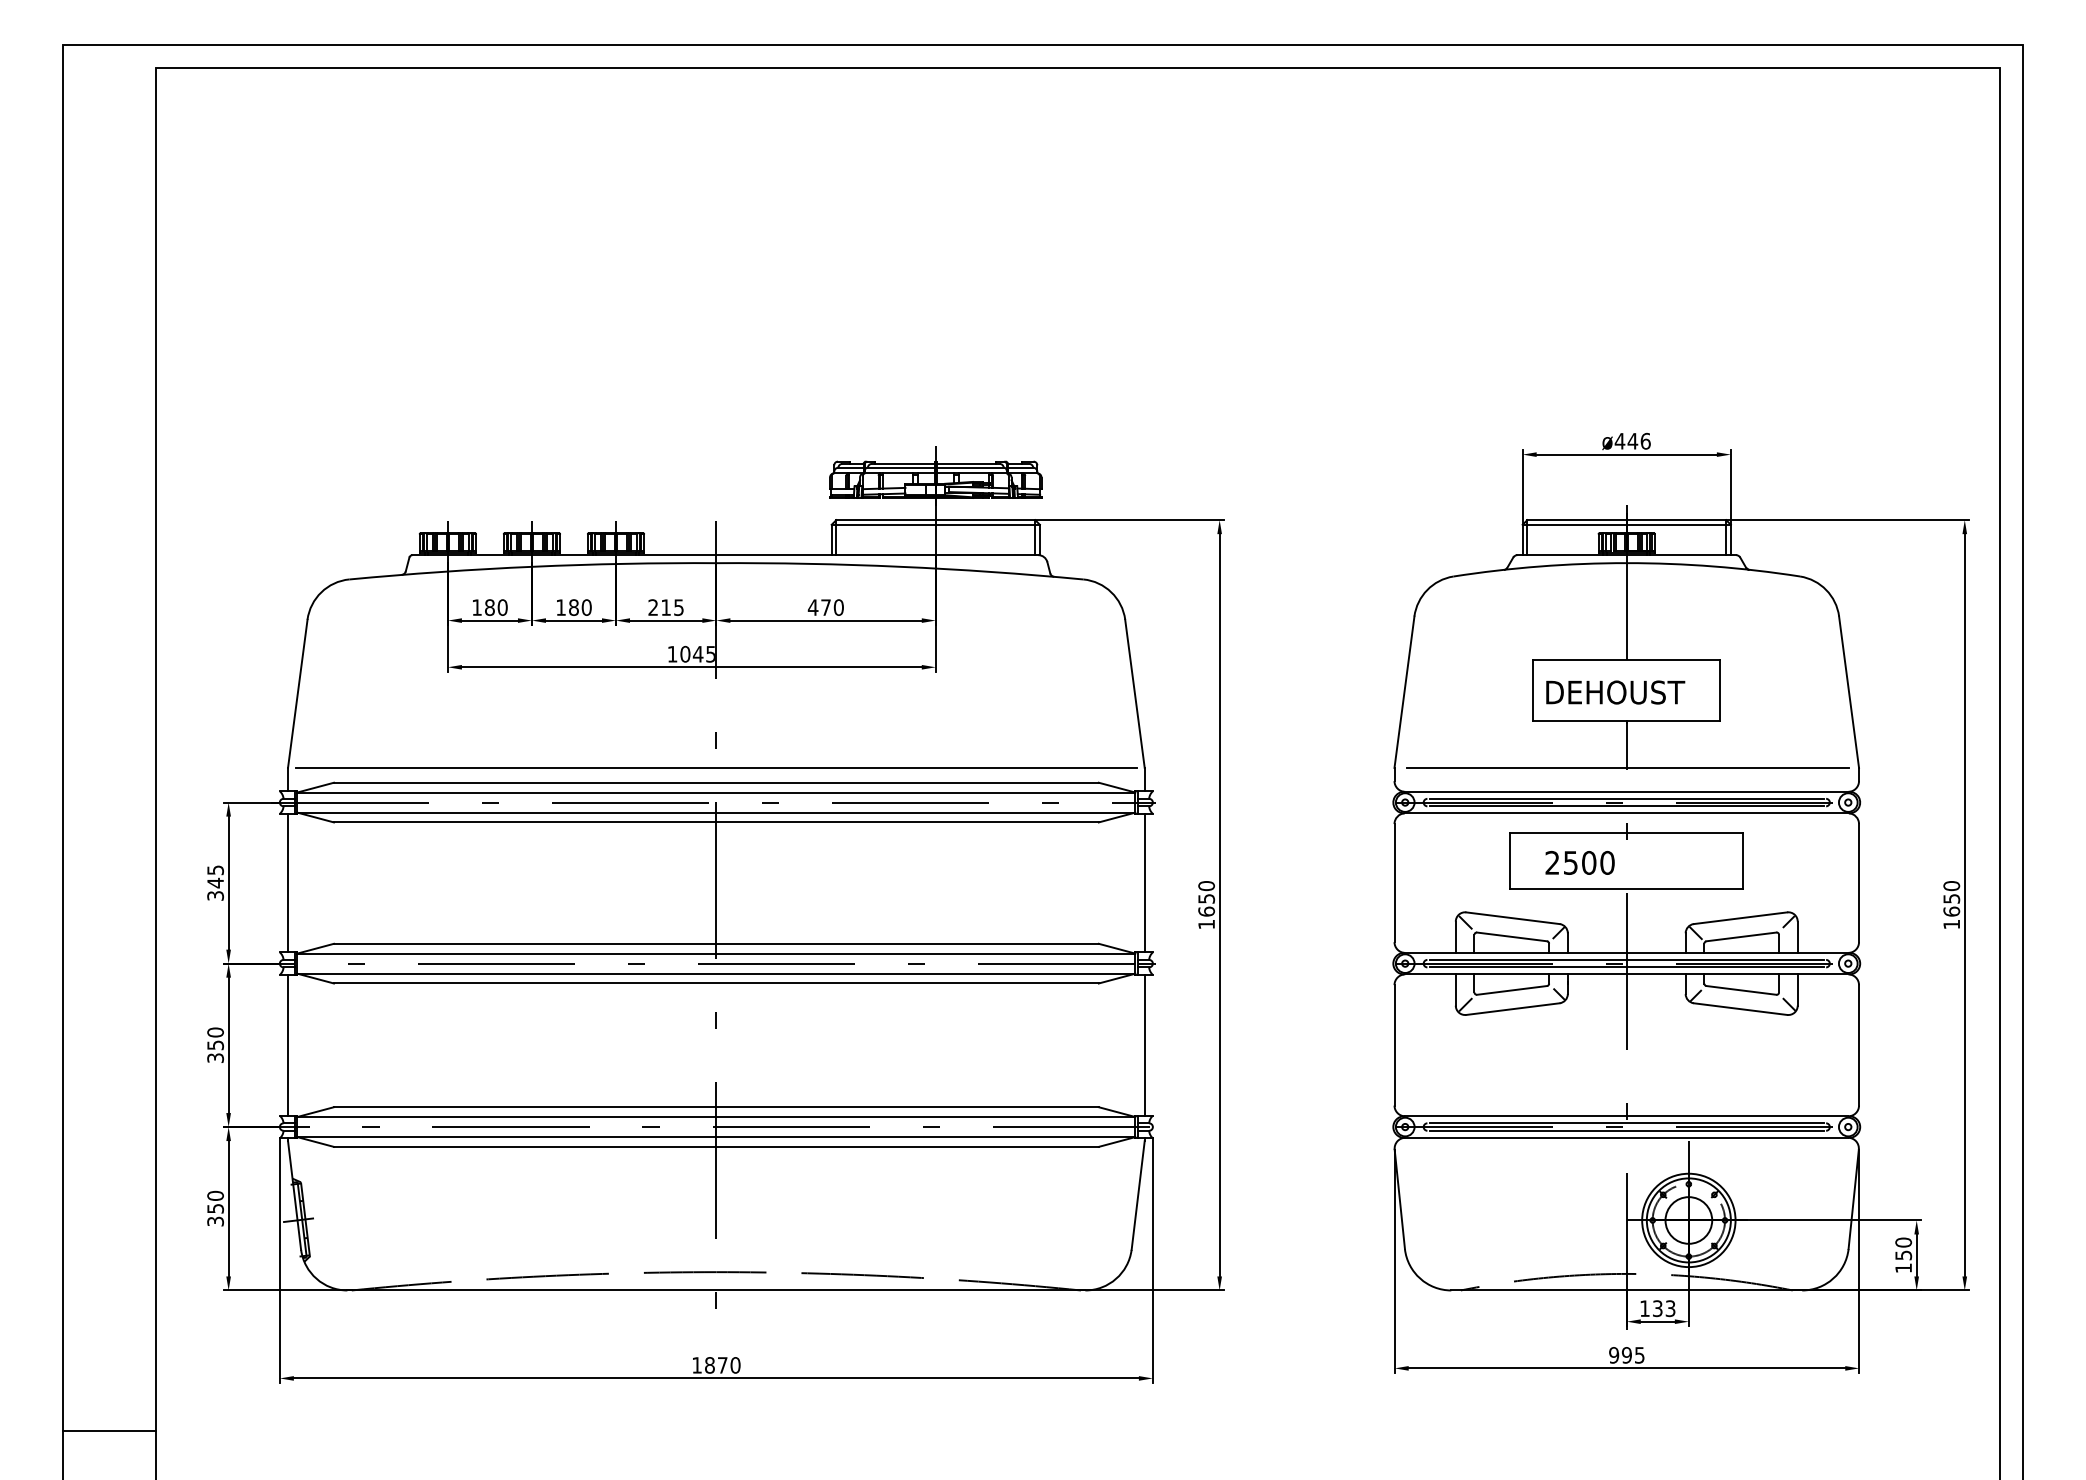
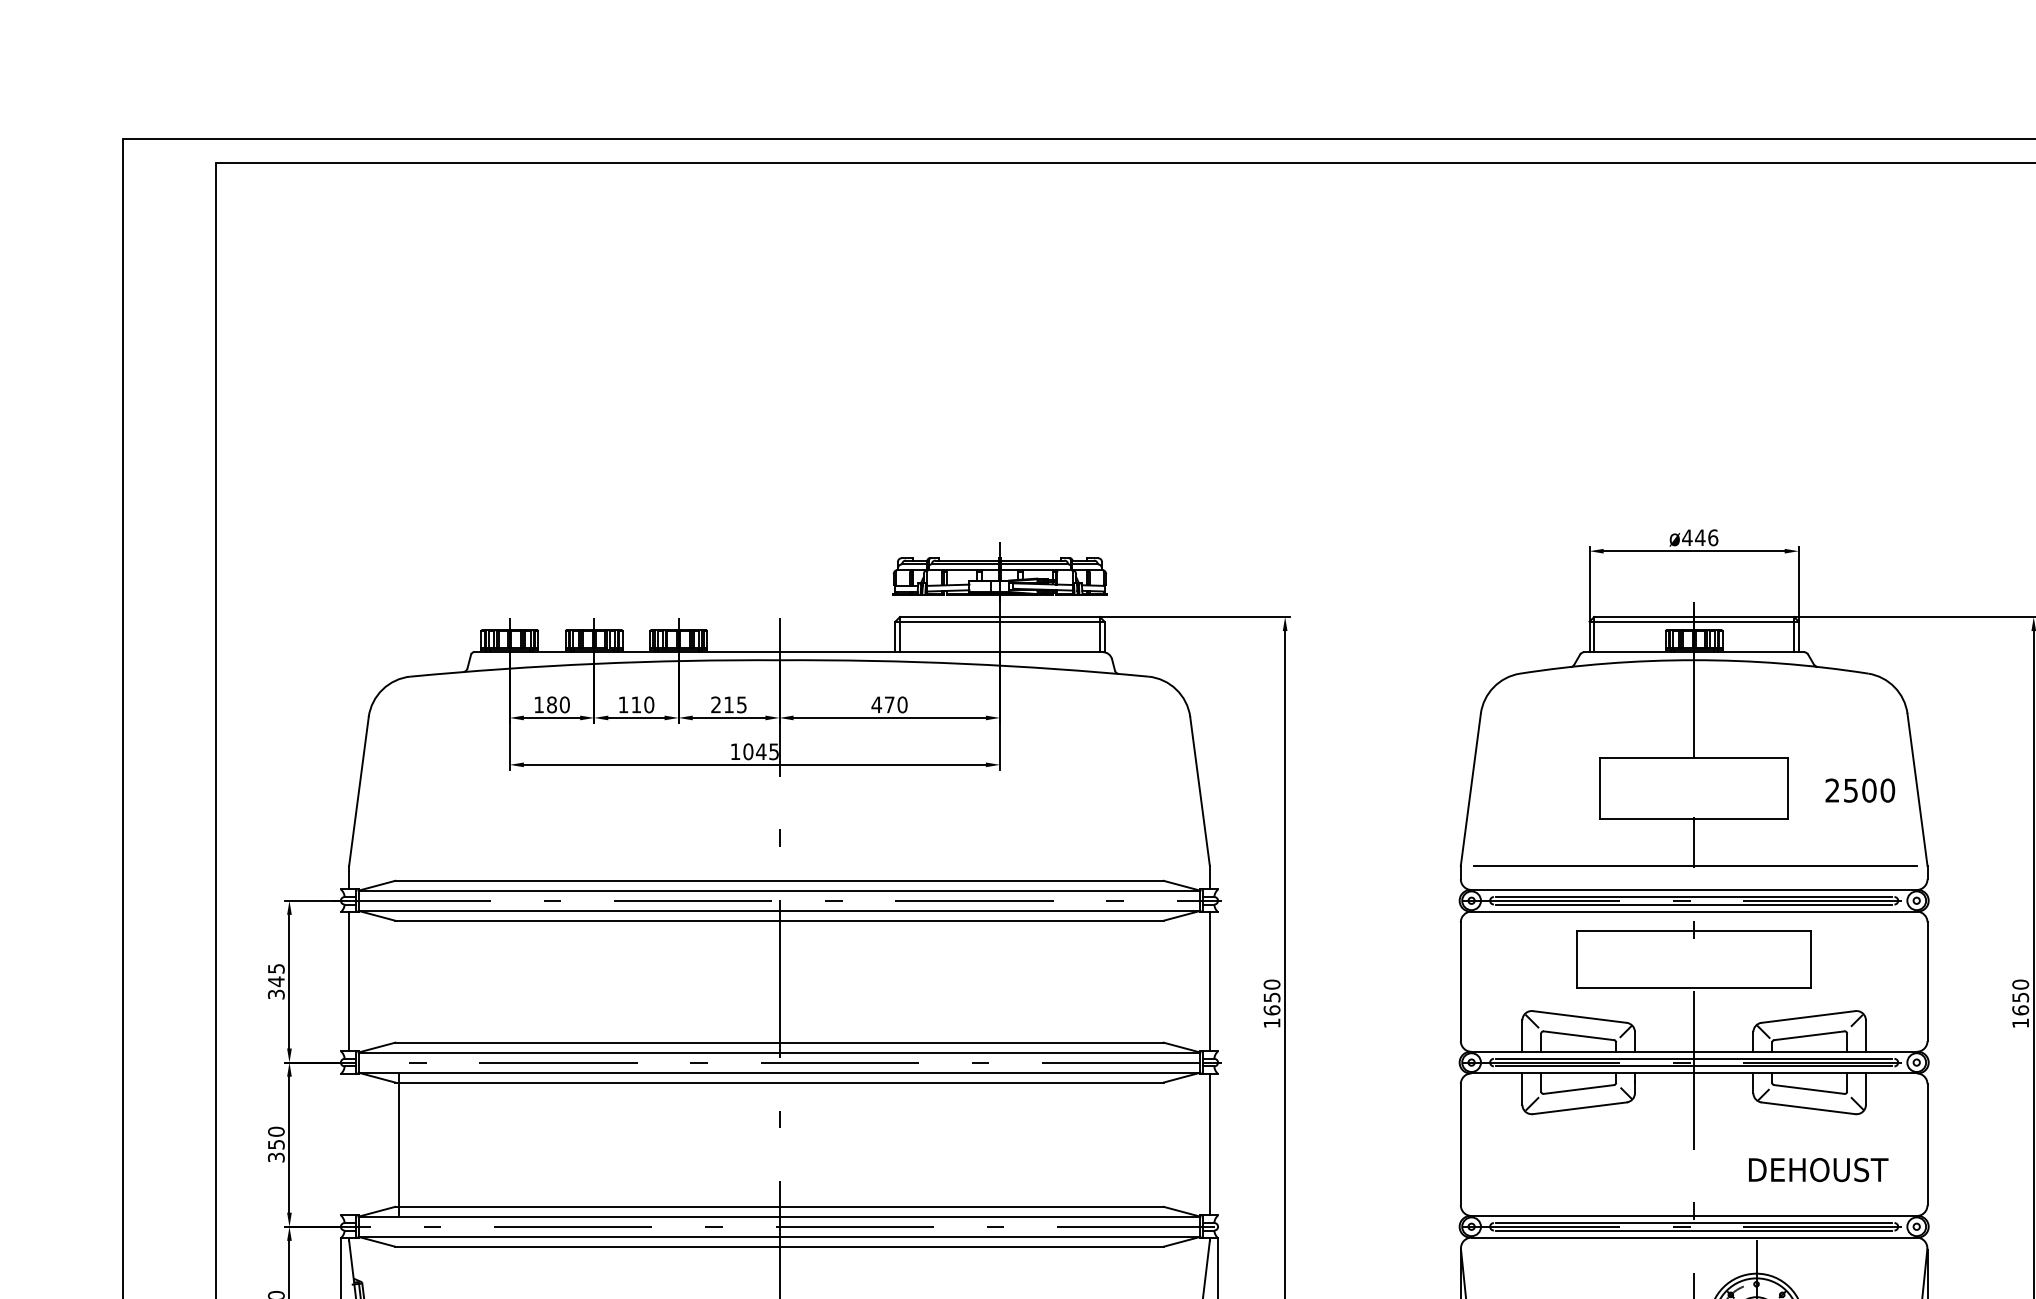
text: (573, 607) -> (635, 704), 180 -> 110
text: (1615, 692) -> (1818, 1169), moved
line: (716, 767) -> (779, 865), removed
text: (1579, 862) -> (1859, 790), moved
line: (288, 1044) -> (399, 1143), moved

